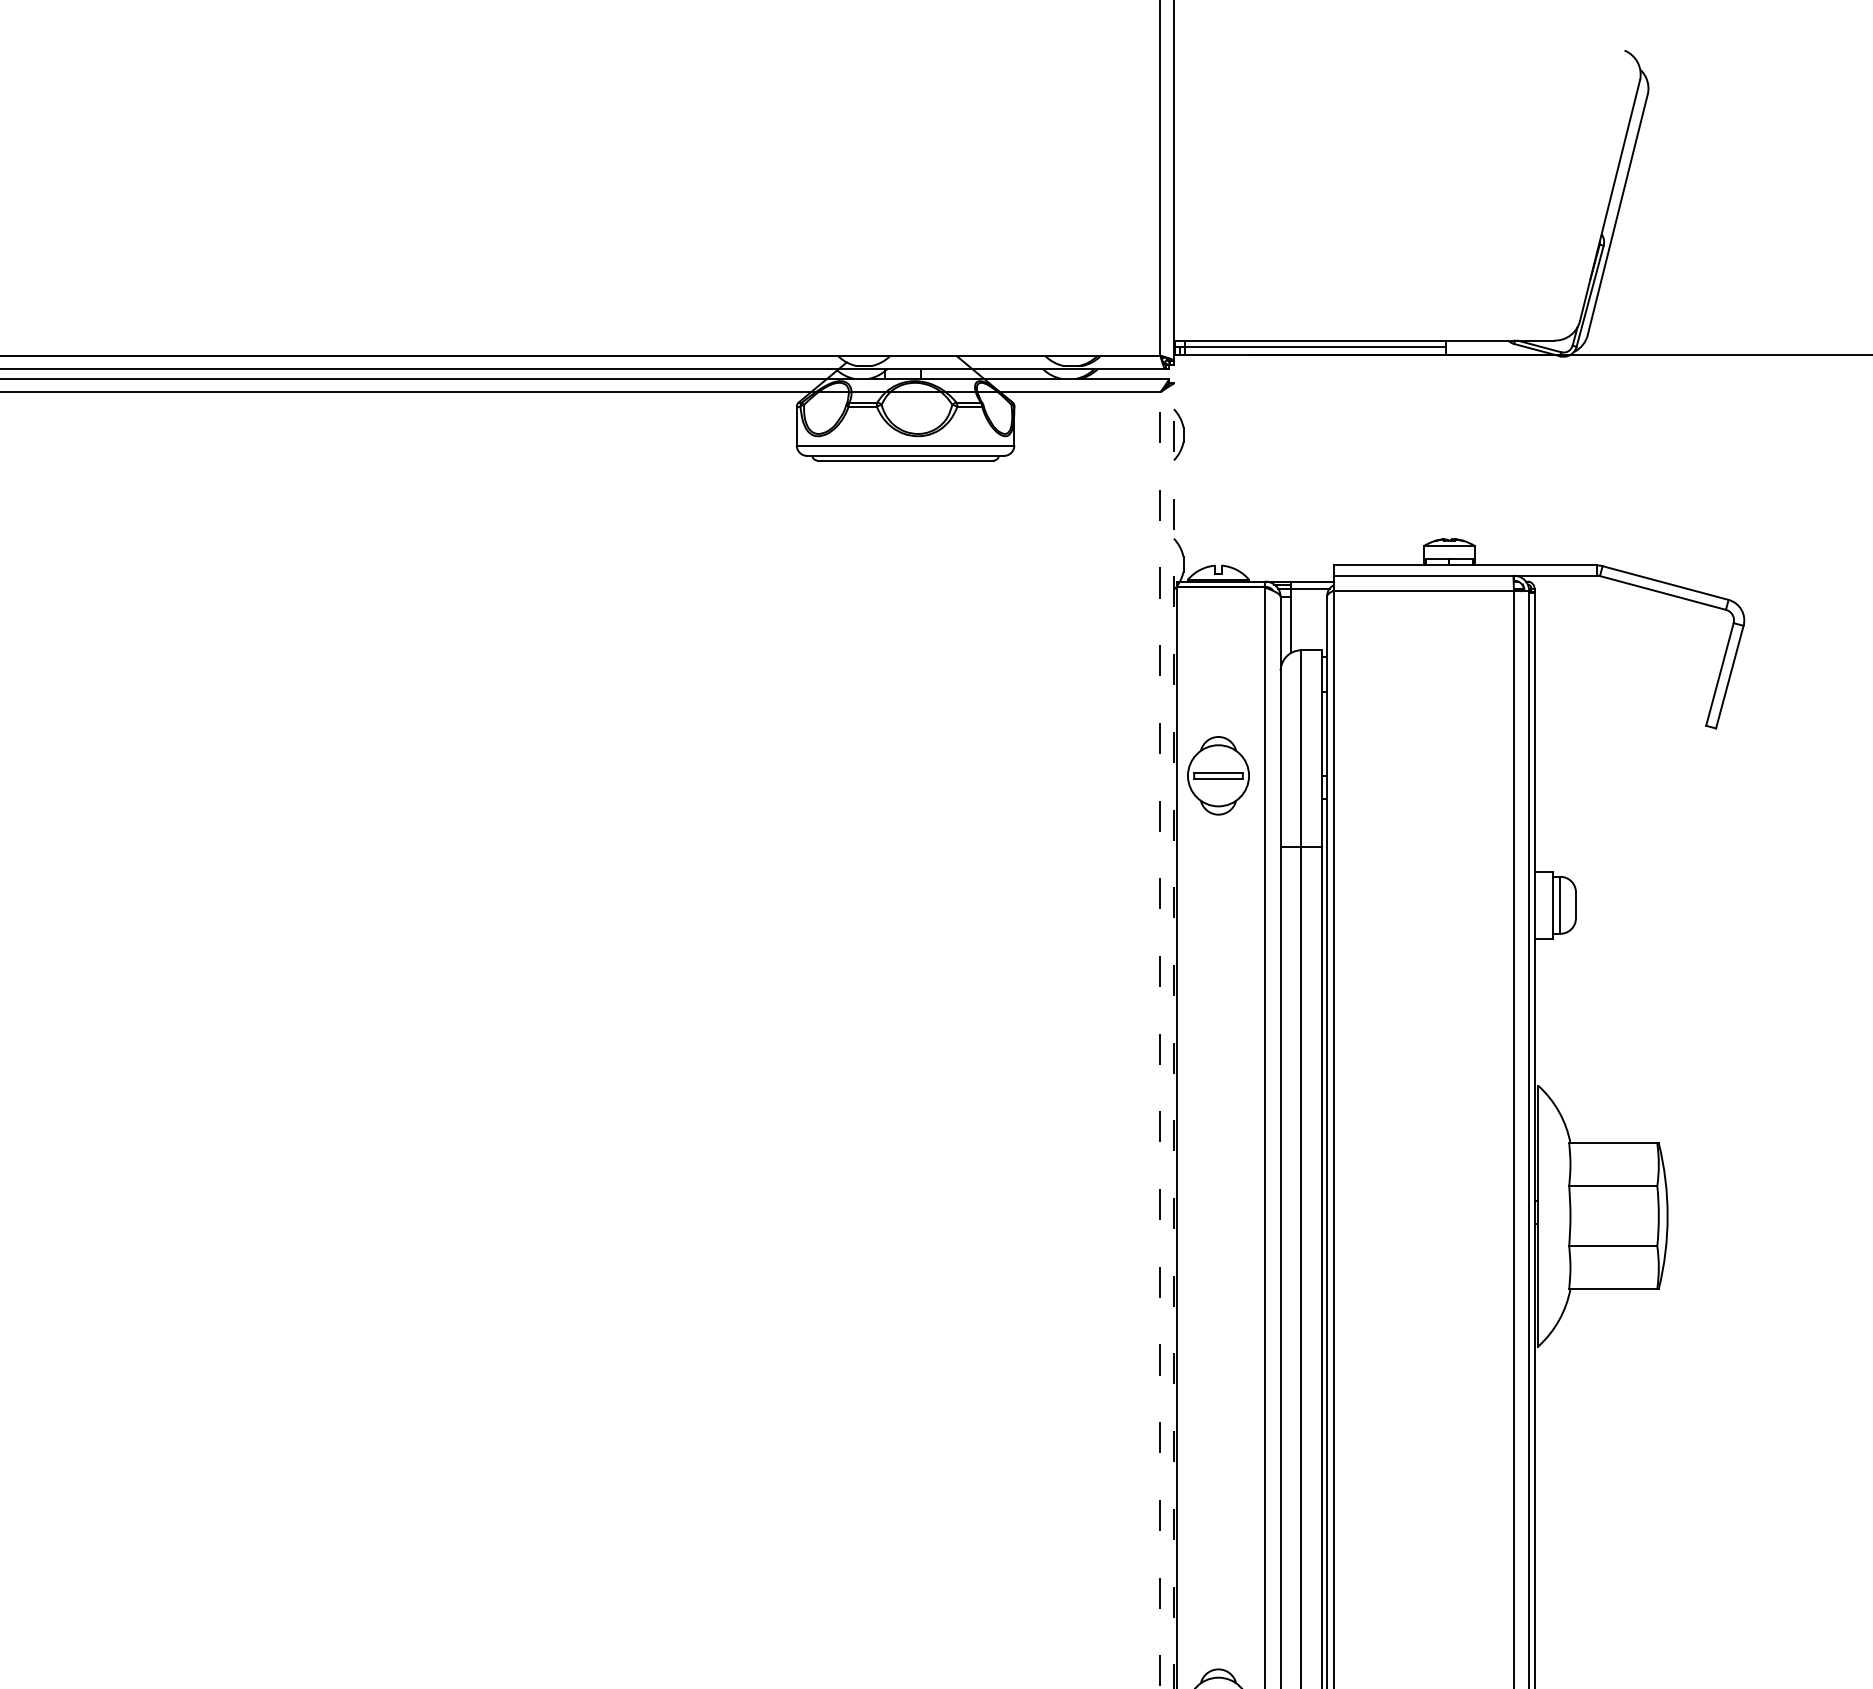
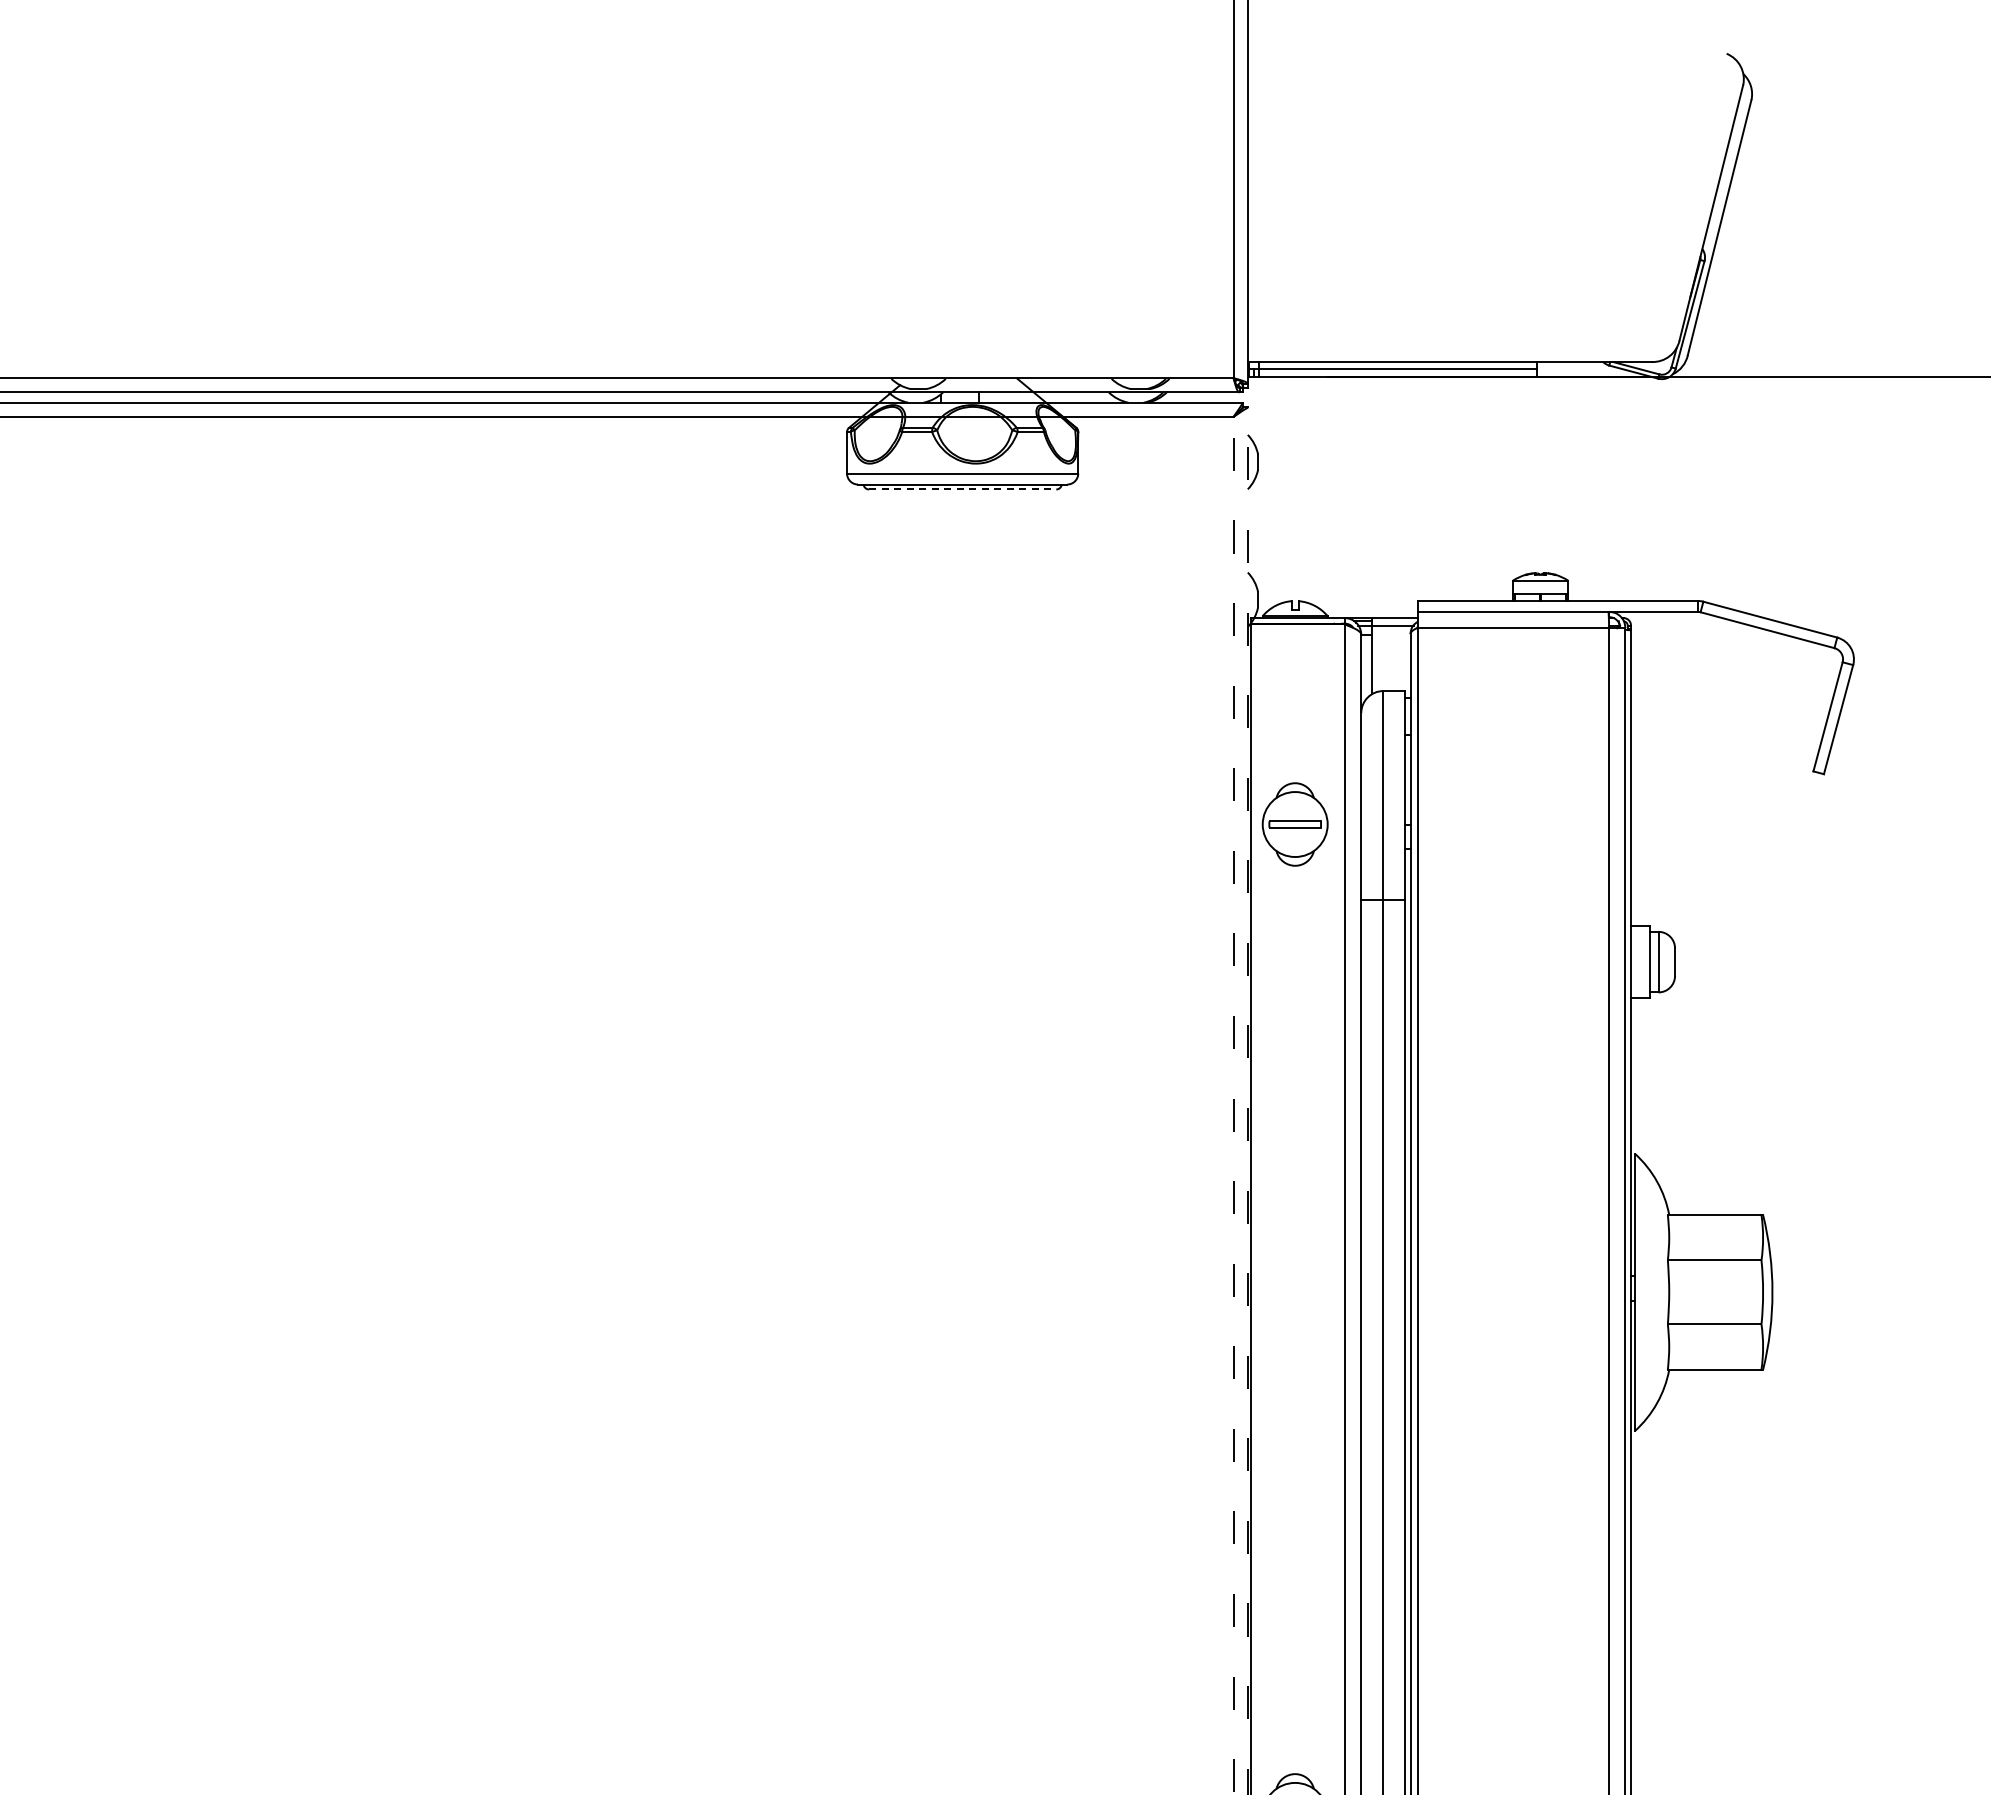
line: (905, 460) -> (962, 489), solid -> dashed

